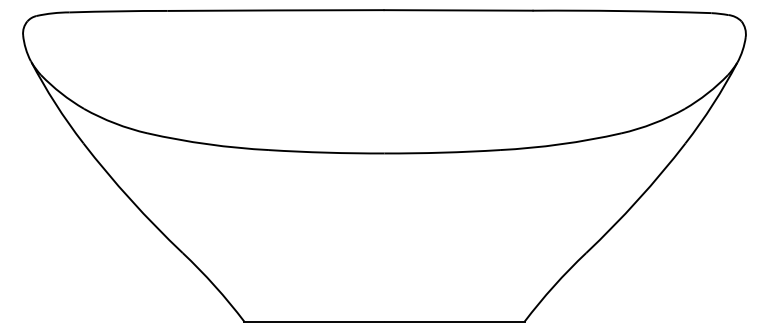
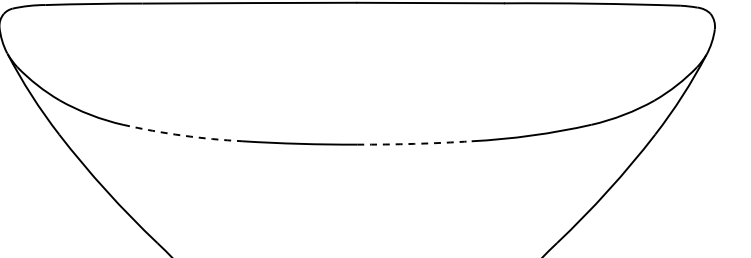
arc: (208, 144) -> (183, 135), solid -> dashed
arc: (442, 152) -> (414, 143), solid -> dashed

